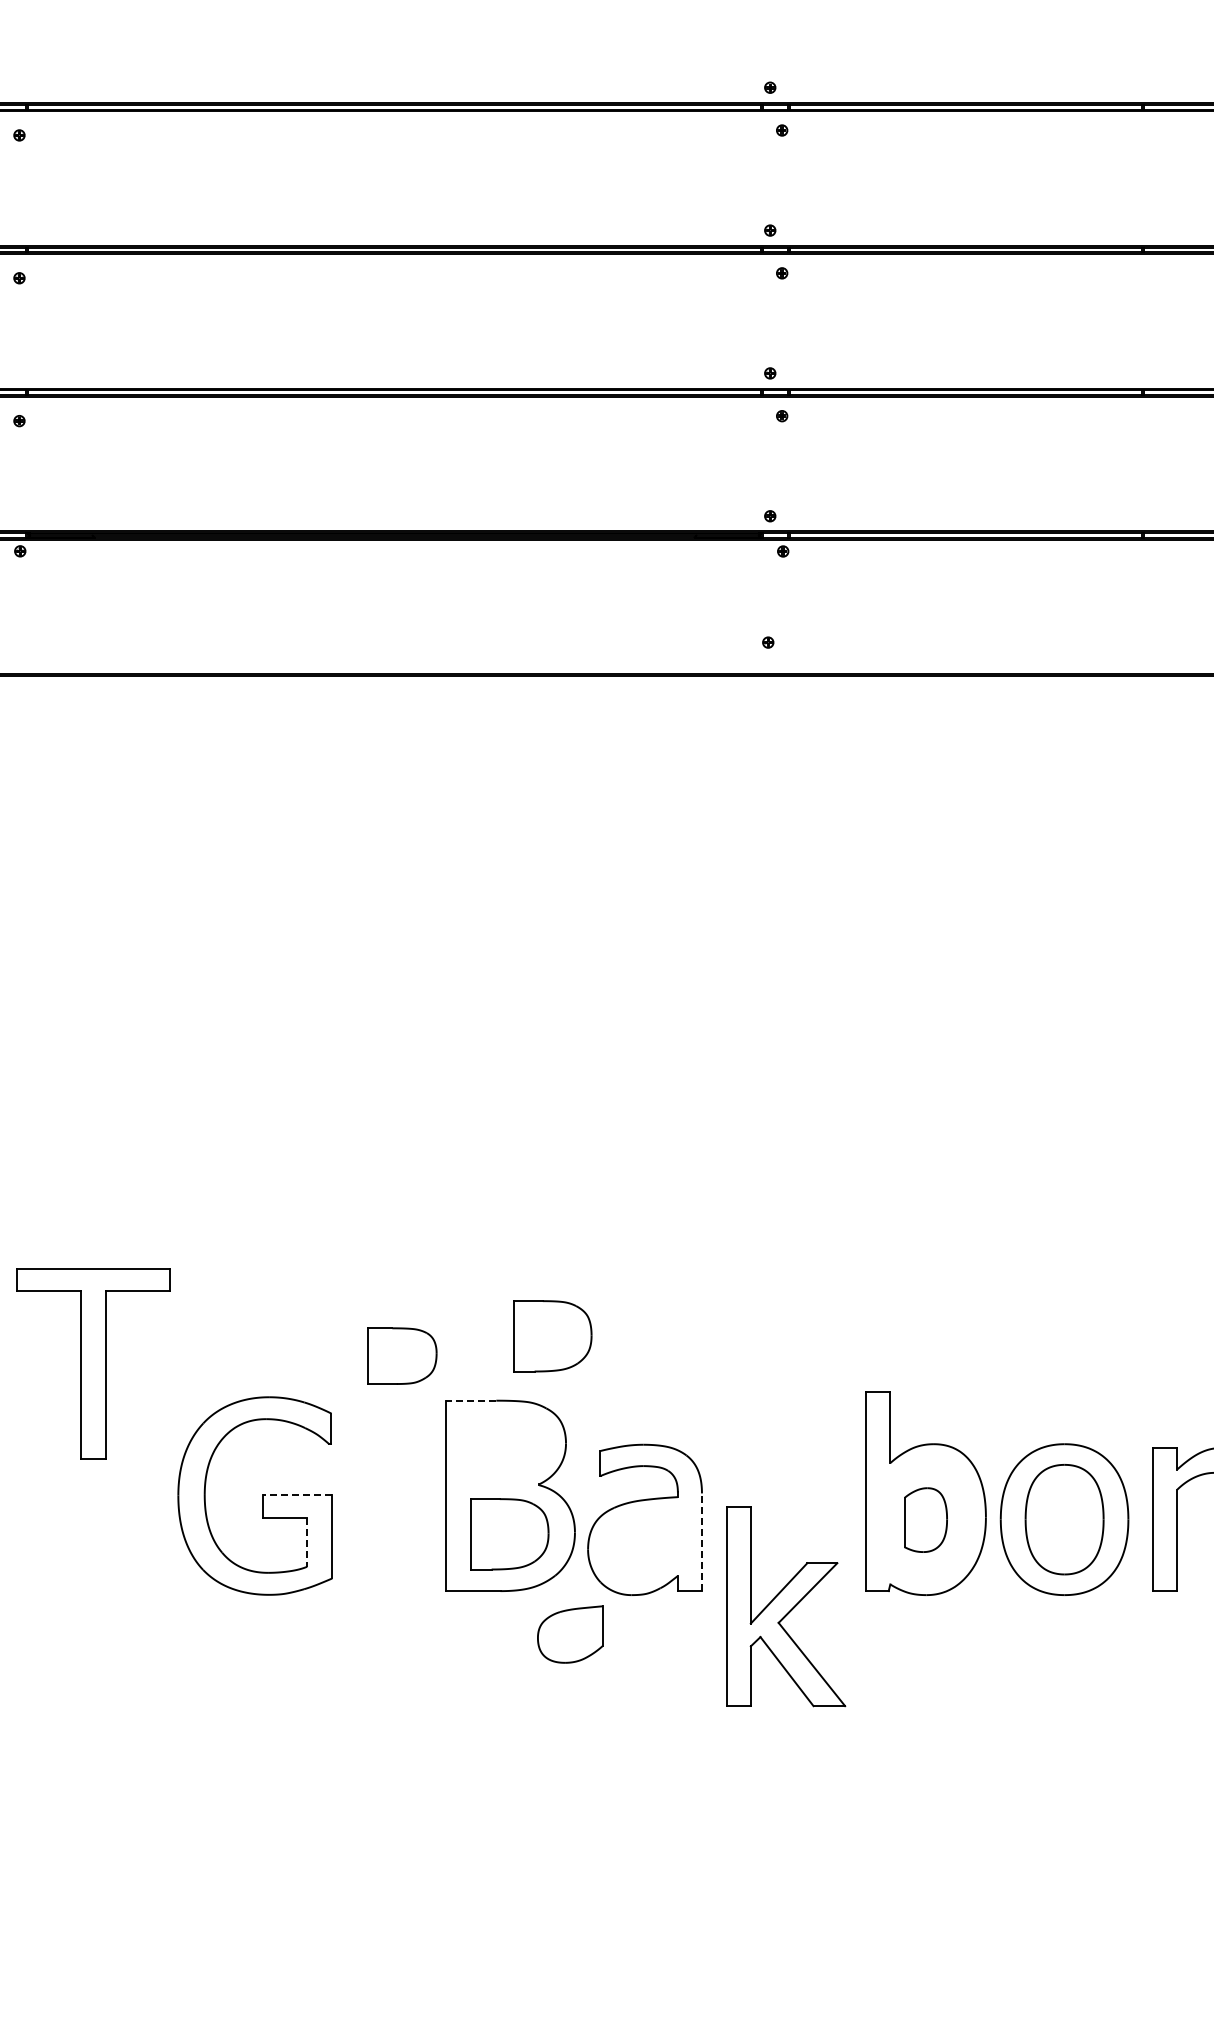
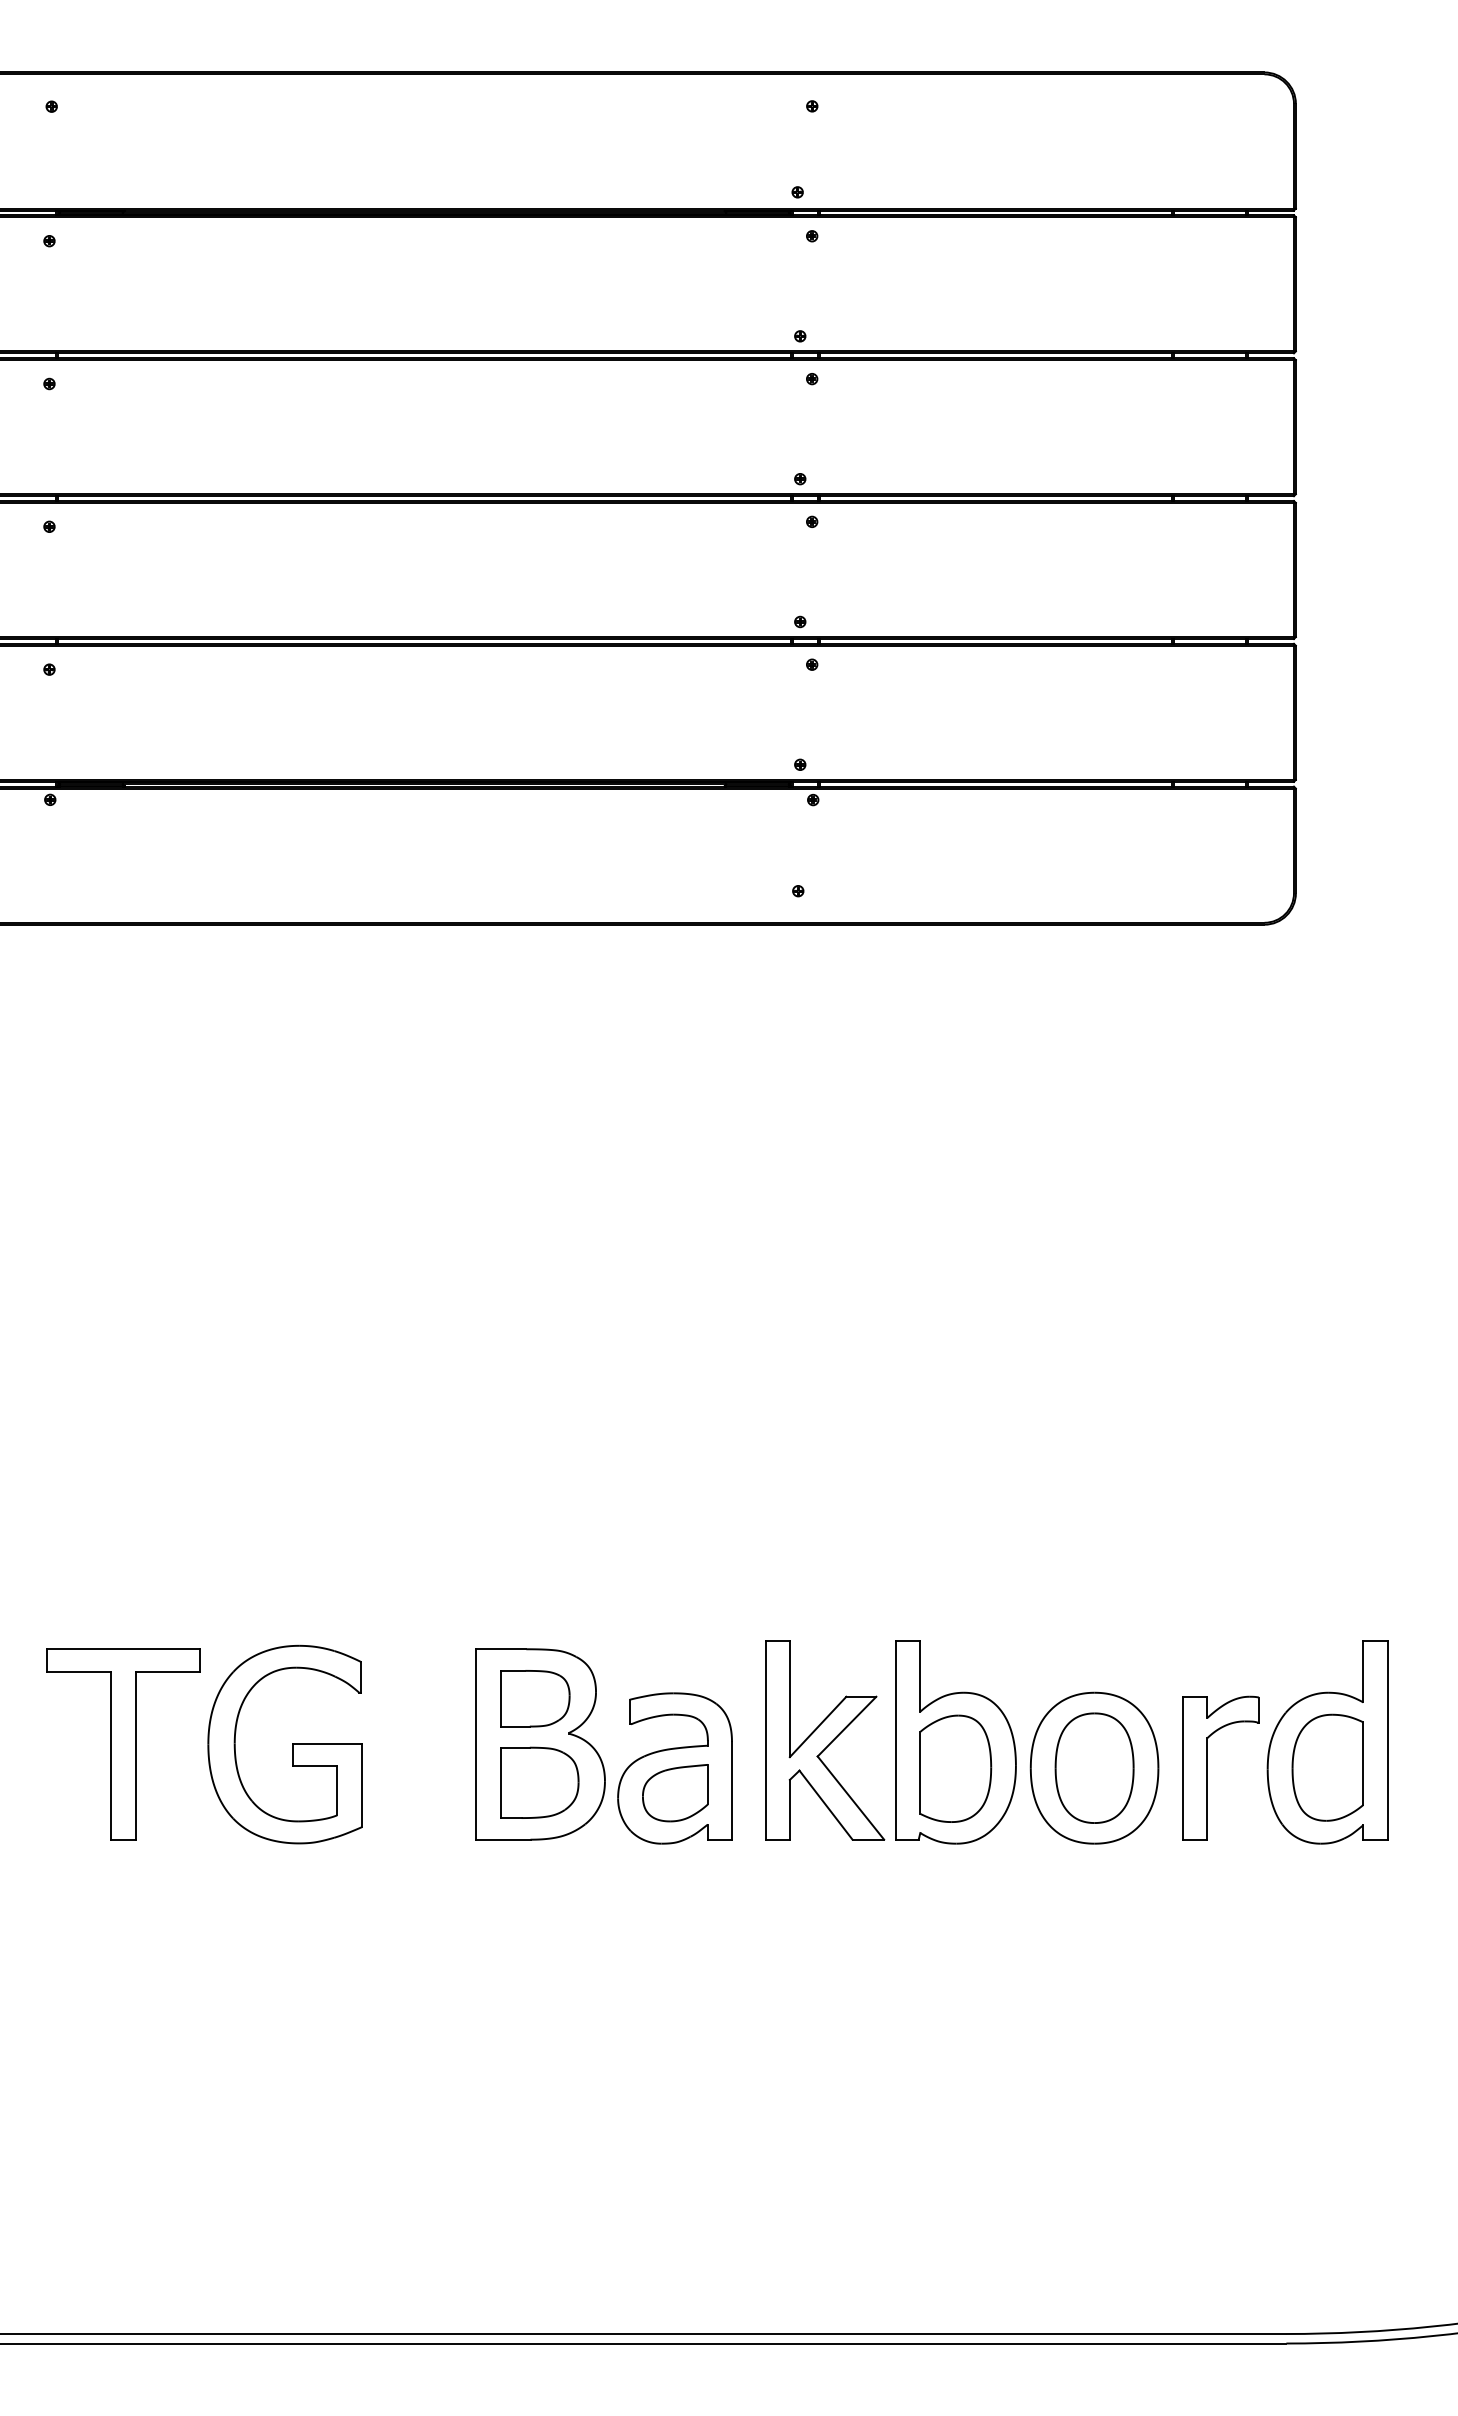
part: (552, 1335) -> (582, 1584), removed
part: (402, 1355) -> (535, 1698), moved
part: (93, 1363) -> (123, 1744), moved
line: (470, 1400) -> (500, 1649), dashed -> solid
line: (297, 1494) -> (327, 1743), dashed -> solid
part: (925, 1519) -> (955, 1768), size x1.67
line: (307, 1541) -> (337, 1790), dashed -> solid
line: (701, 1541) -> (731, 1790), dashed -> solid
part: (786, 1606) -> (825, 1740), moved
part: (570, 1634) -> (675, 1793), moved

